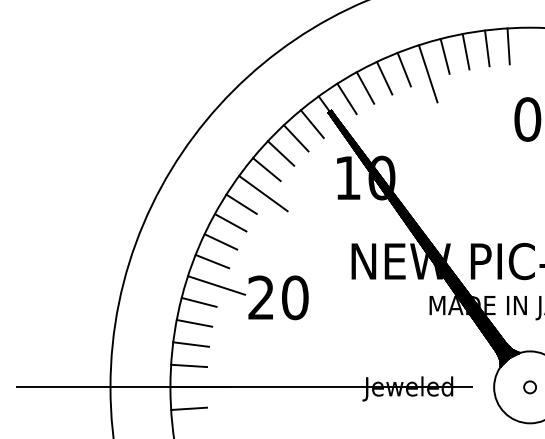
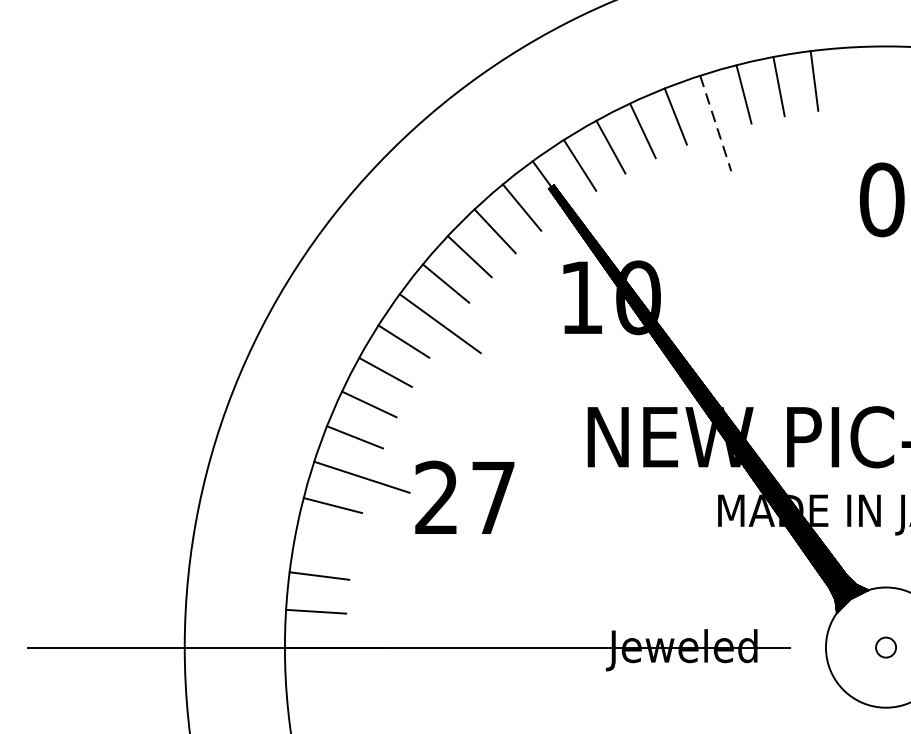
line: (508, 46) -> (849, 77), removed
line: (428, 73) -> (716, 122), solid -> dashed
text: (295, 297) -> (493, 497), 20 -> 27
line: (194, 322) -> (325, 539), removed
line: (189, 408) -> (316, 682), removed

